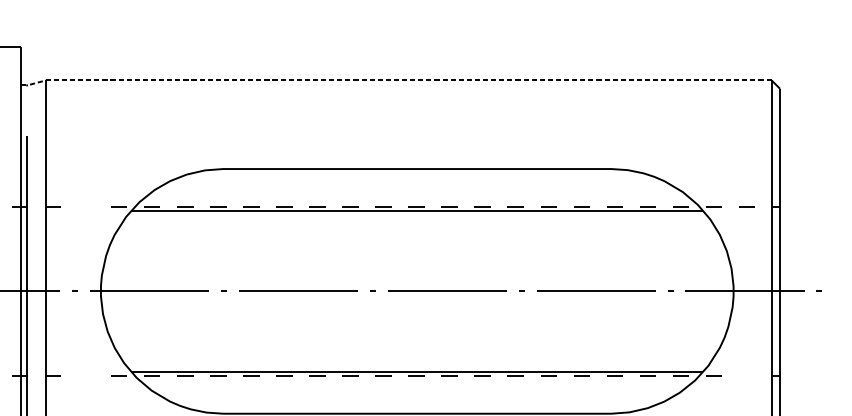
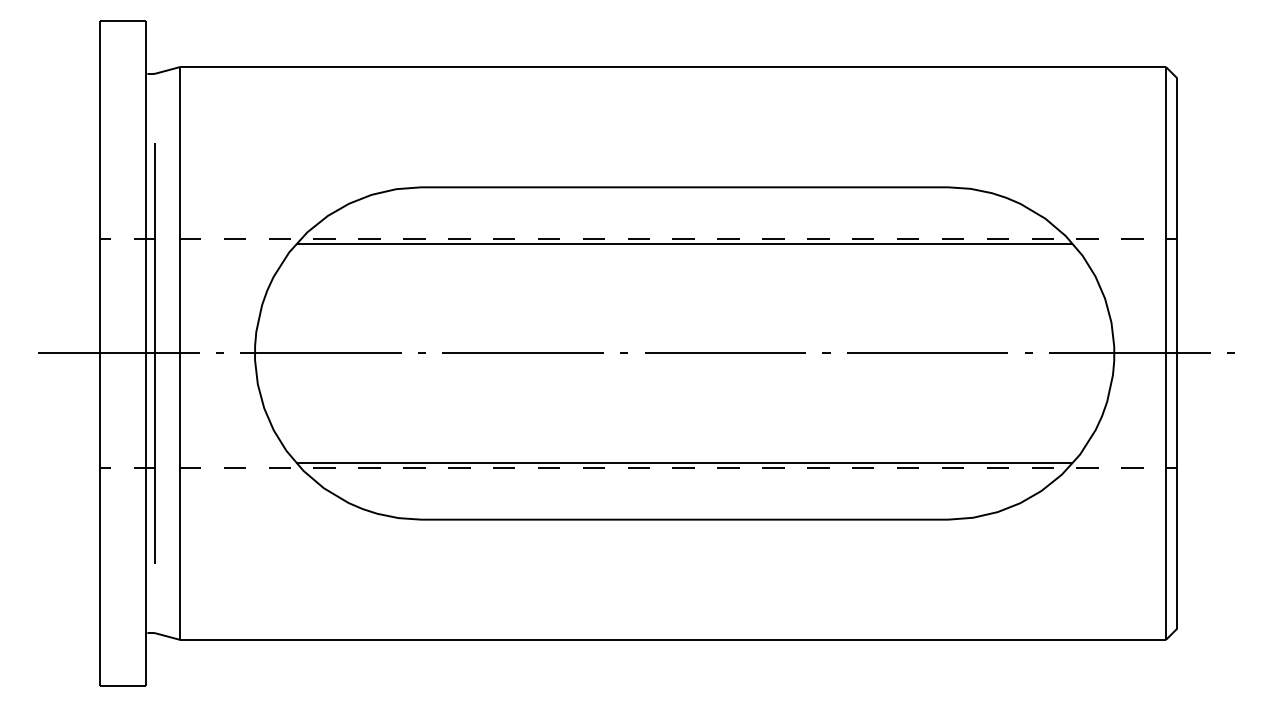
line: (398, 80) -> (659, 66), dashed -> solid
line: (85, 206) -> (234, 238), added
line: (85, 375) -> (234, 467), added
line: (747, 375) -> (1132, 467), added

